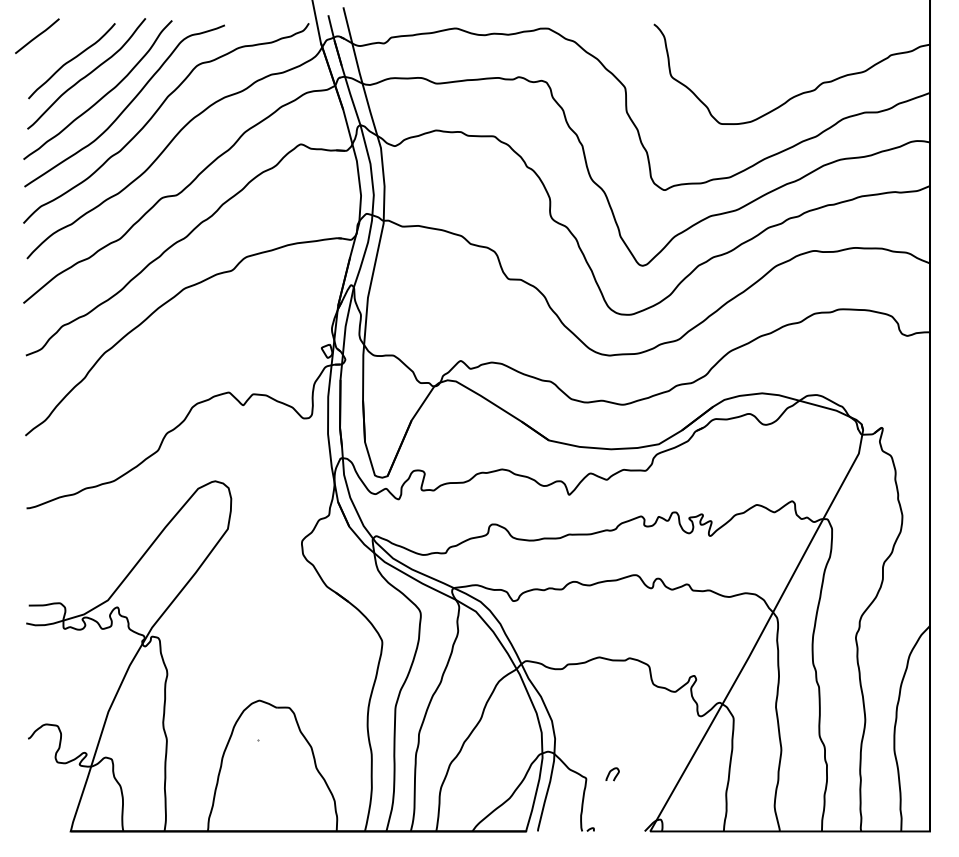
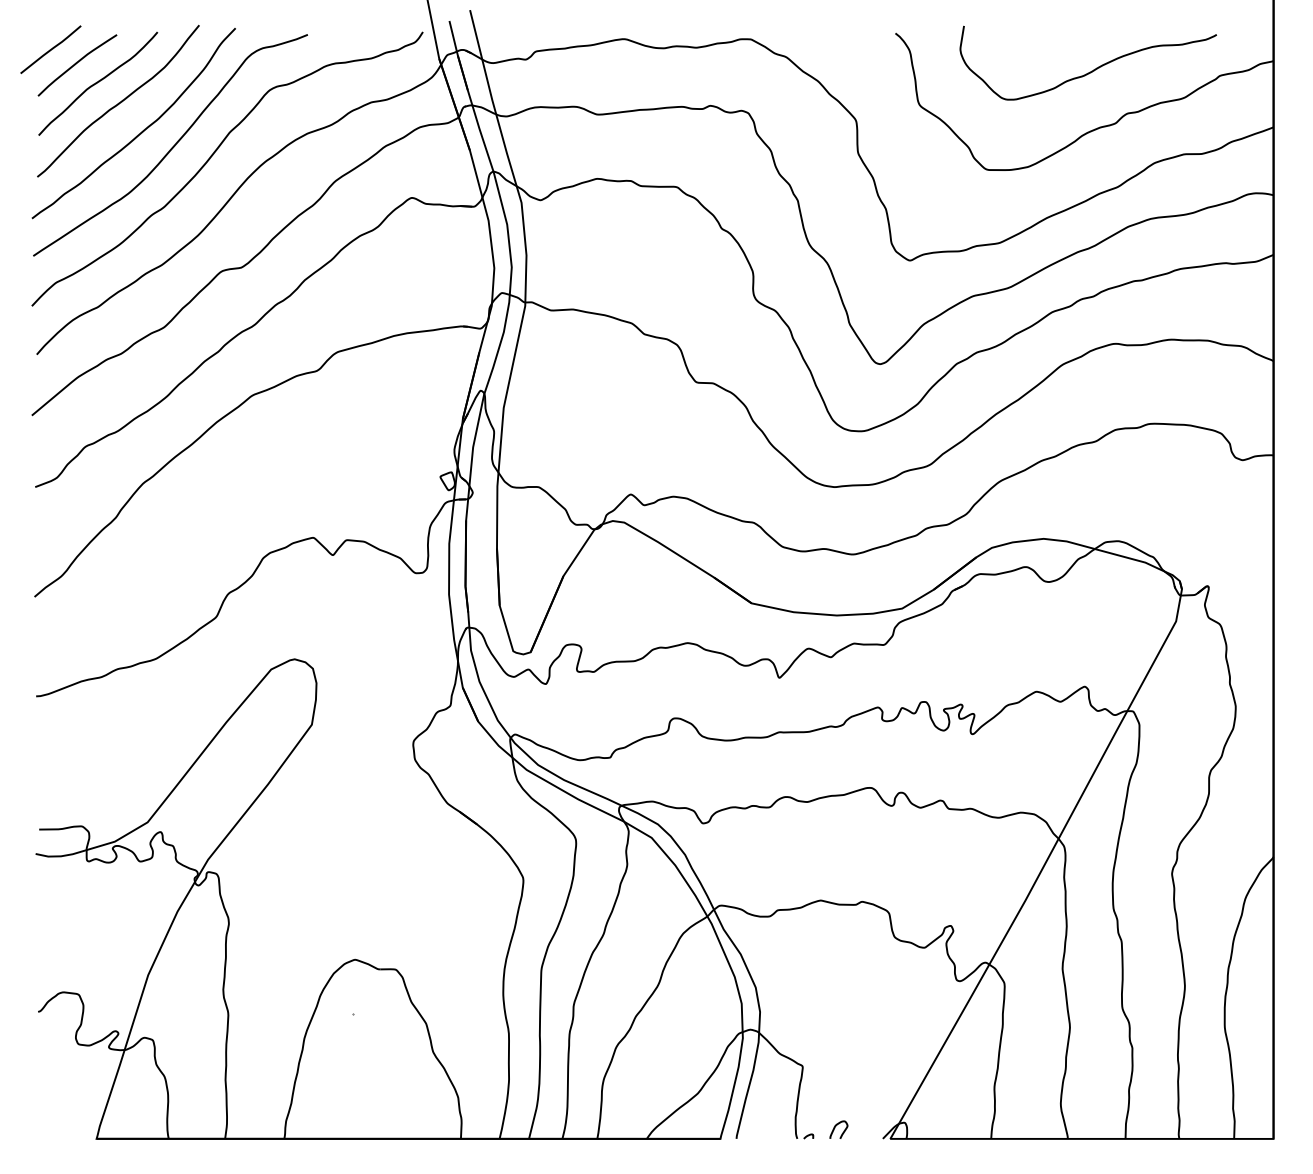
curve: (56, 47) -> (76, 64), added
curve: (797, 51) -> (1091, 70), added
curve: (610, 773) -> (835, 1128), moved

